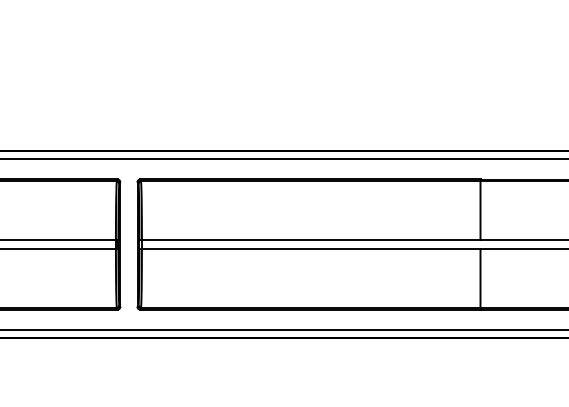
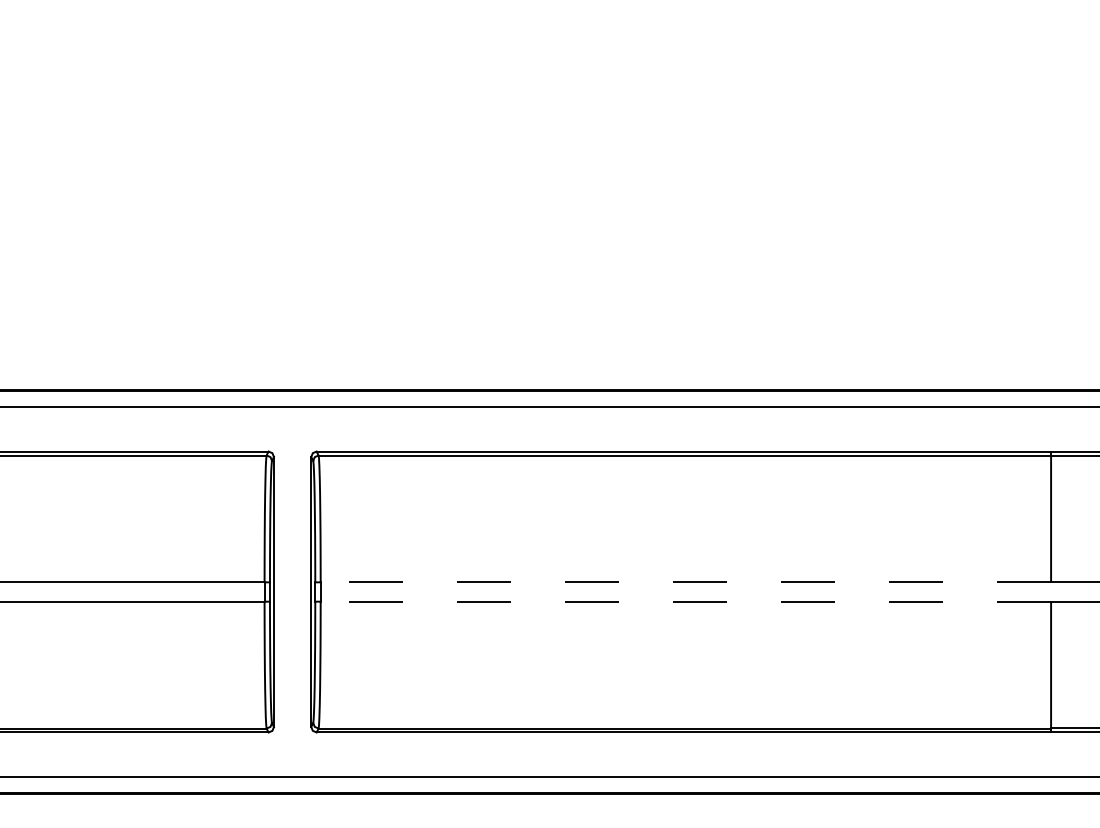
line: (310, 240) -> (684, 583), solid -> dashed
line: (310, 249) -> (684, 602), solid -> dashed

